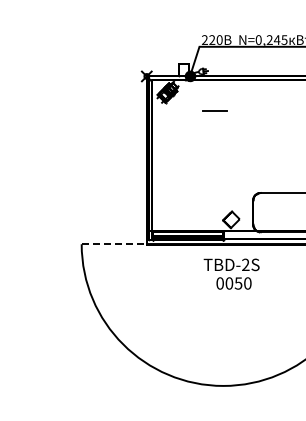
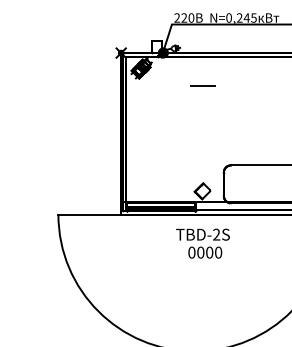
line: (214, 110) -> (202, 85), moved
line: (114, 244) -> (90, 215), dashed -> solid
text: (238, 283) -> (209, 252), 0050 -> 0000

